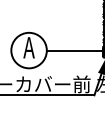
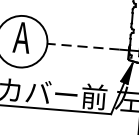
line: (71, 50) -> (83, 46), solid -> dashed

